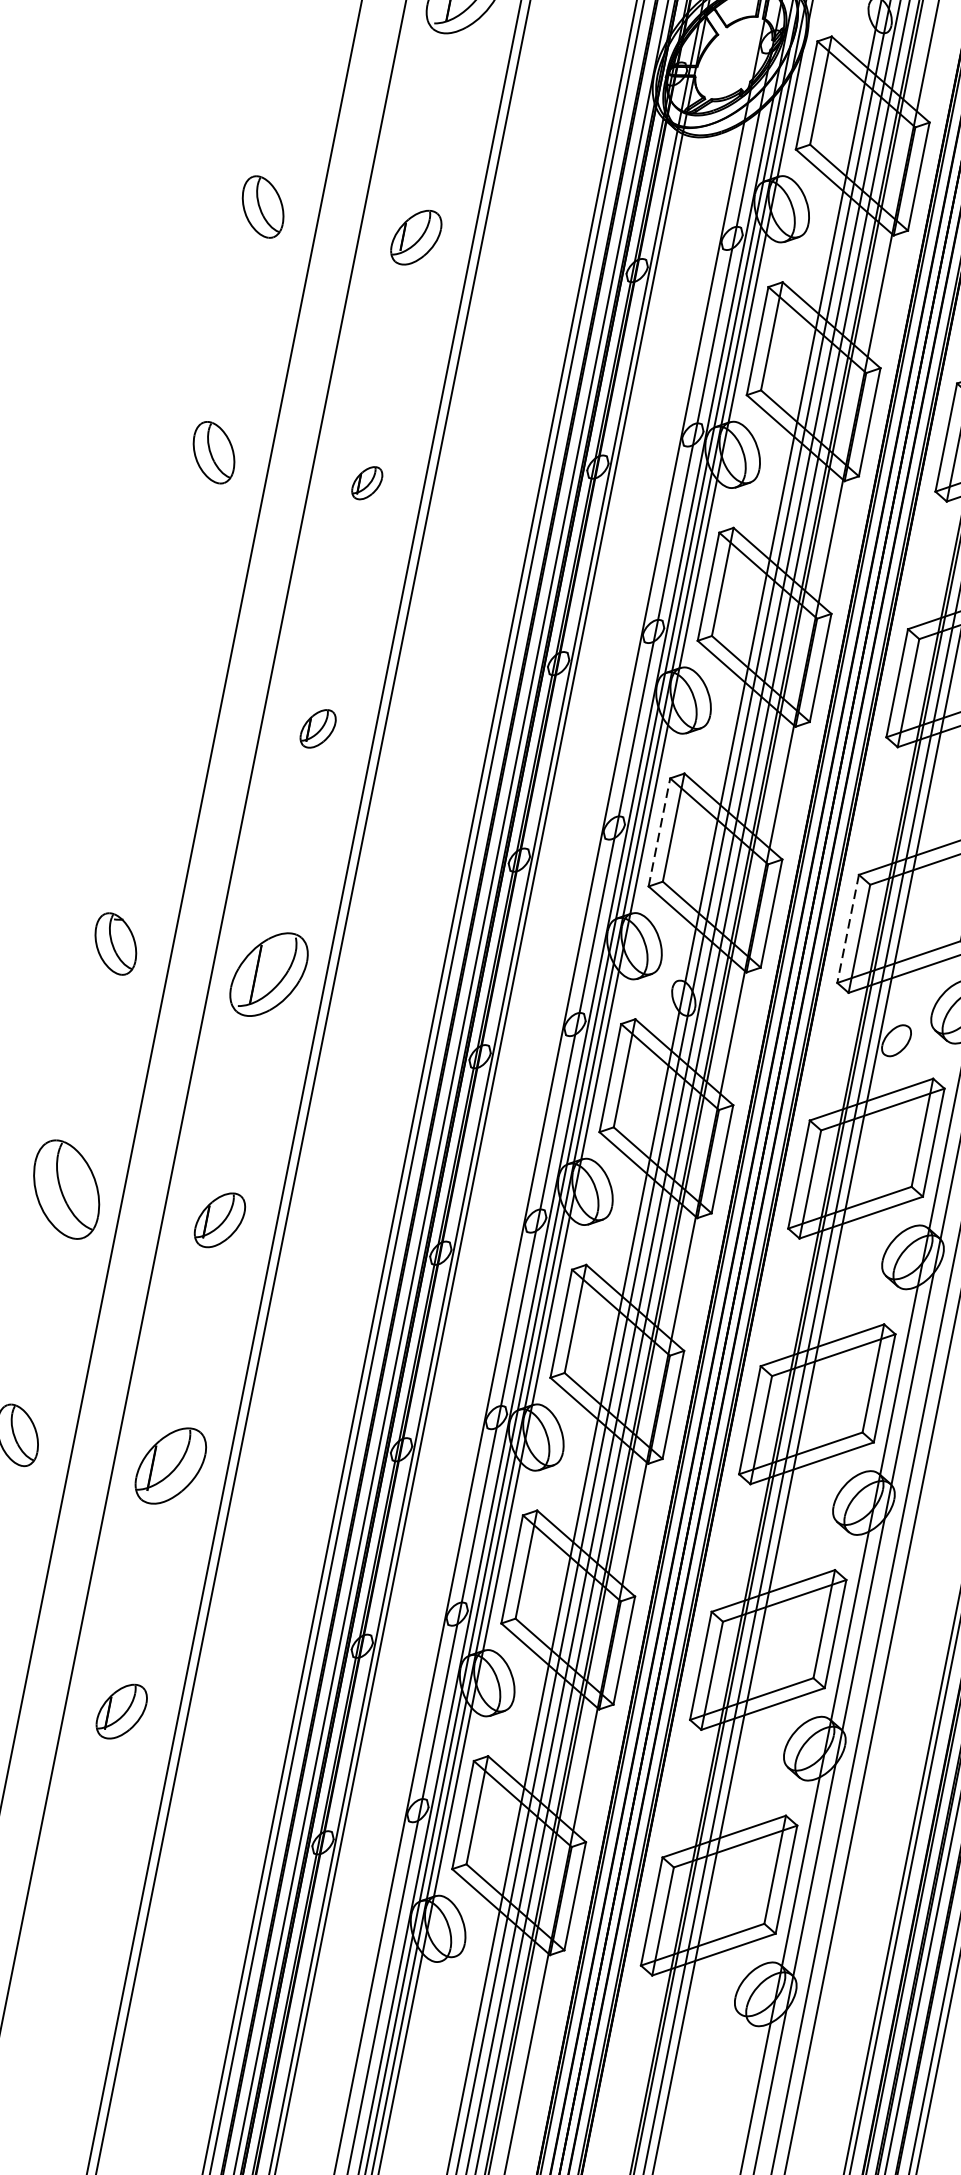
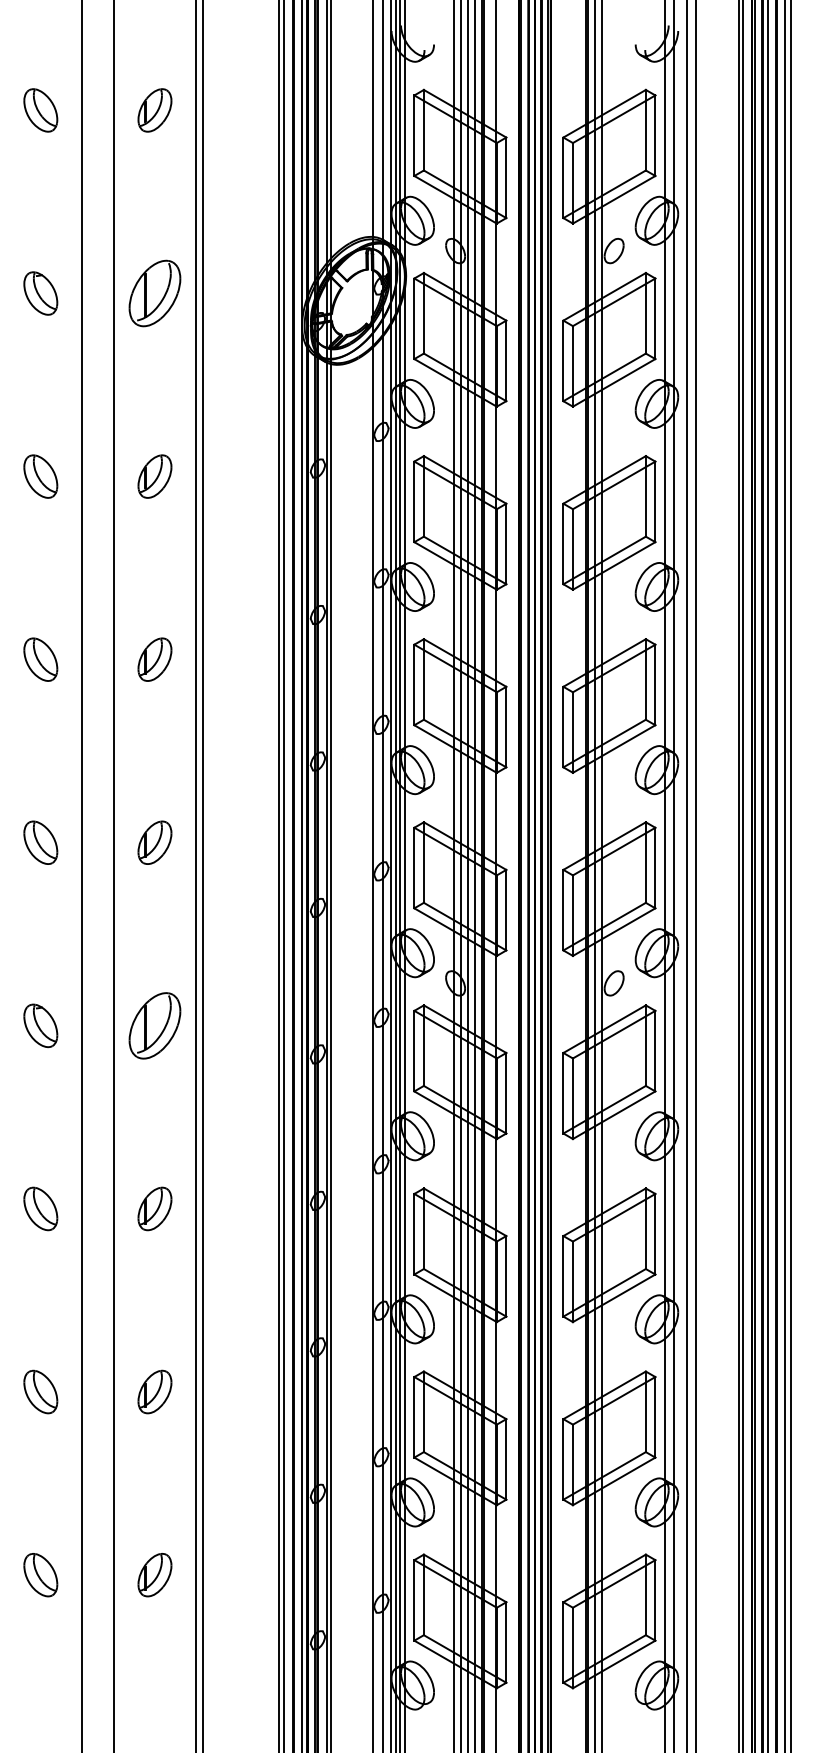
part: (366, 482) -> (154, 659), size x1.67
part: (164, 697) -> (40, 842), added
part: (317, 728) -> (154, 842), size x1.43
line: (659, 831) -> (414, 867), dashed -> solid
line: (848, 929) -> (563, 910), dashed -> solid
part: (66, 1188) -> (40, 1208), size x0.62
part: (170, 1465) -> (154, 1391), size x0.71

